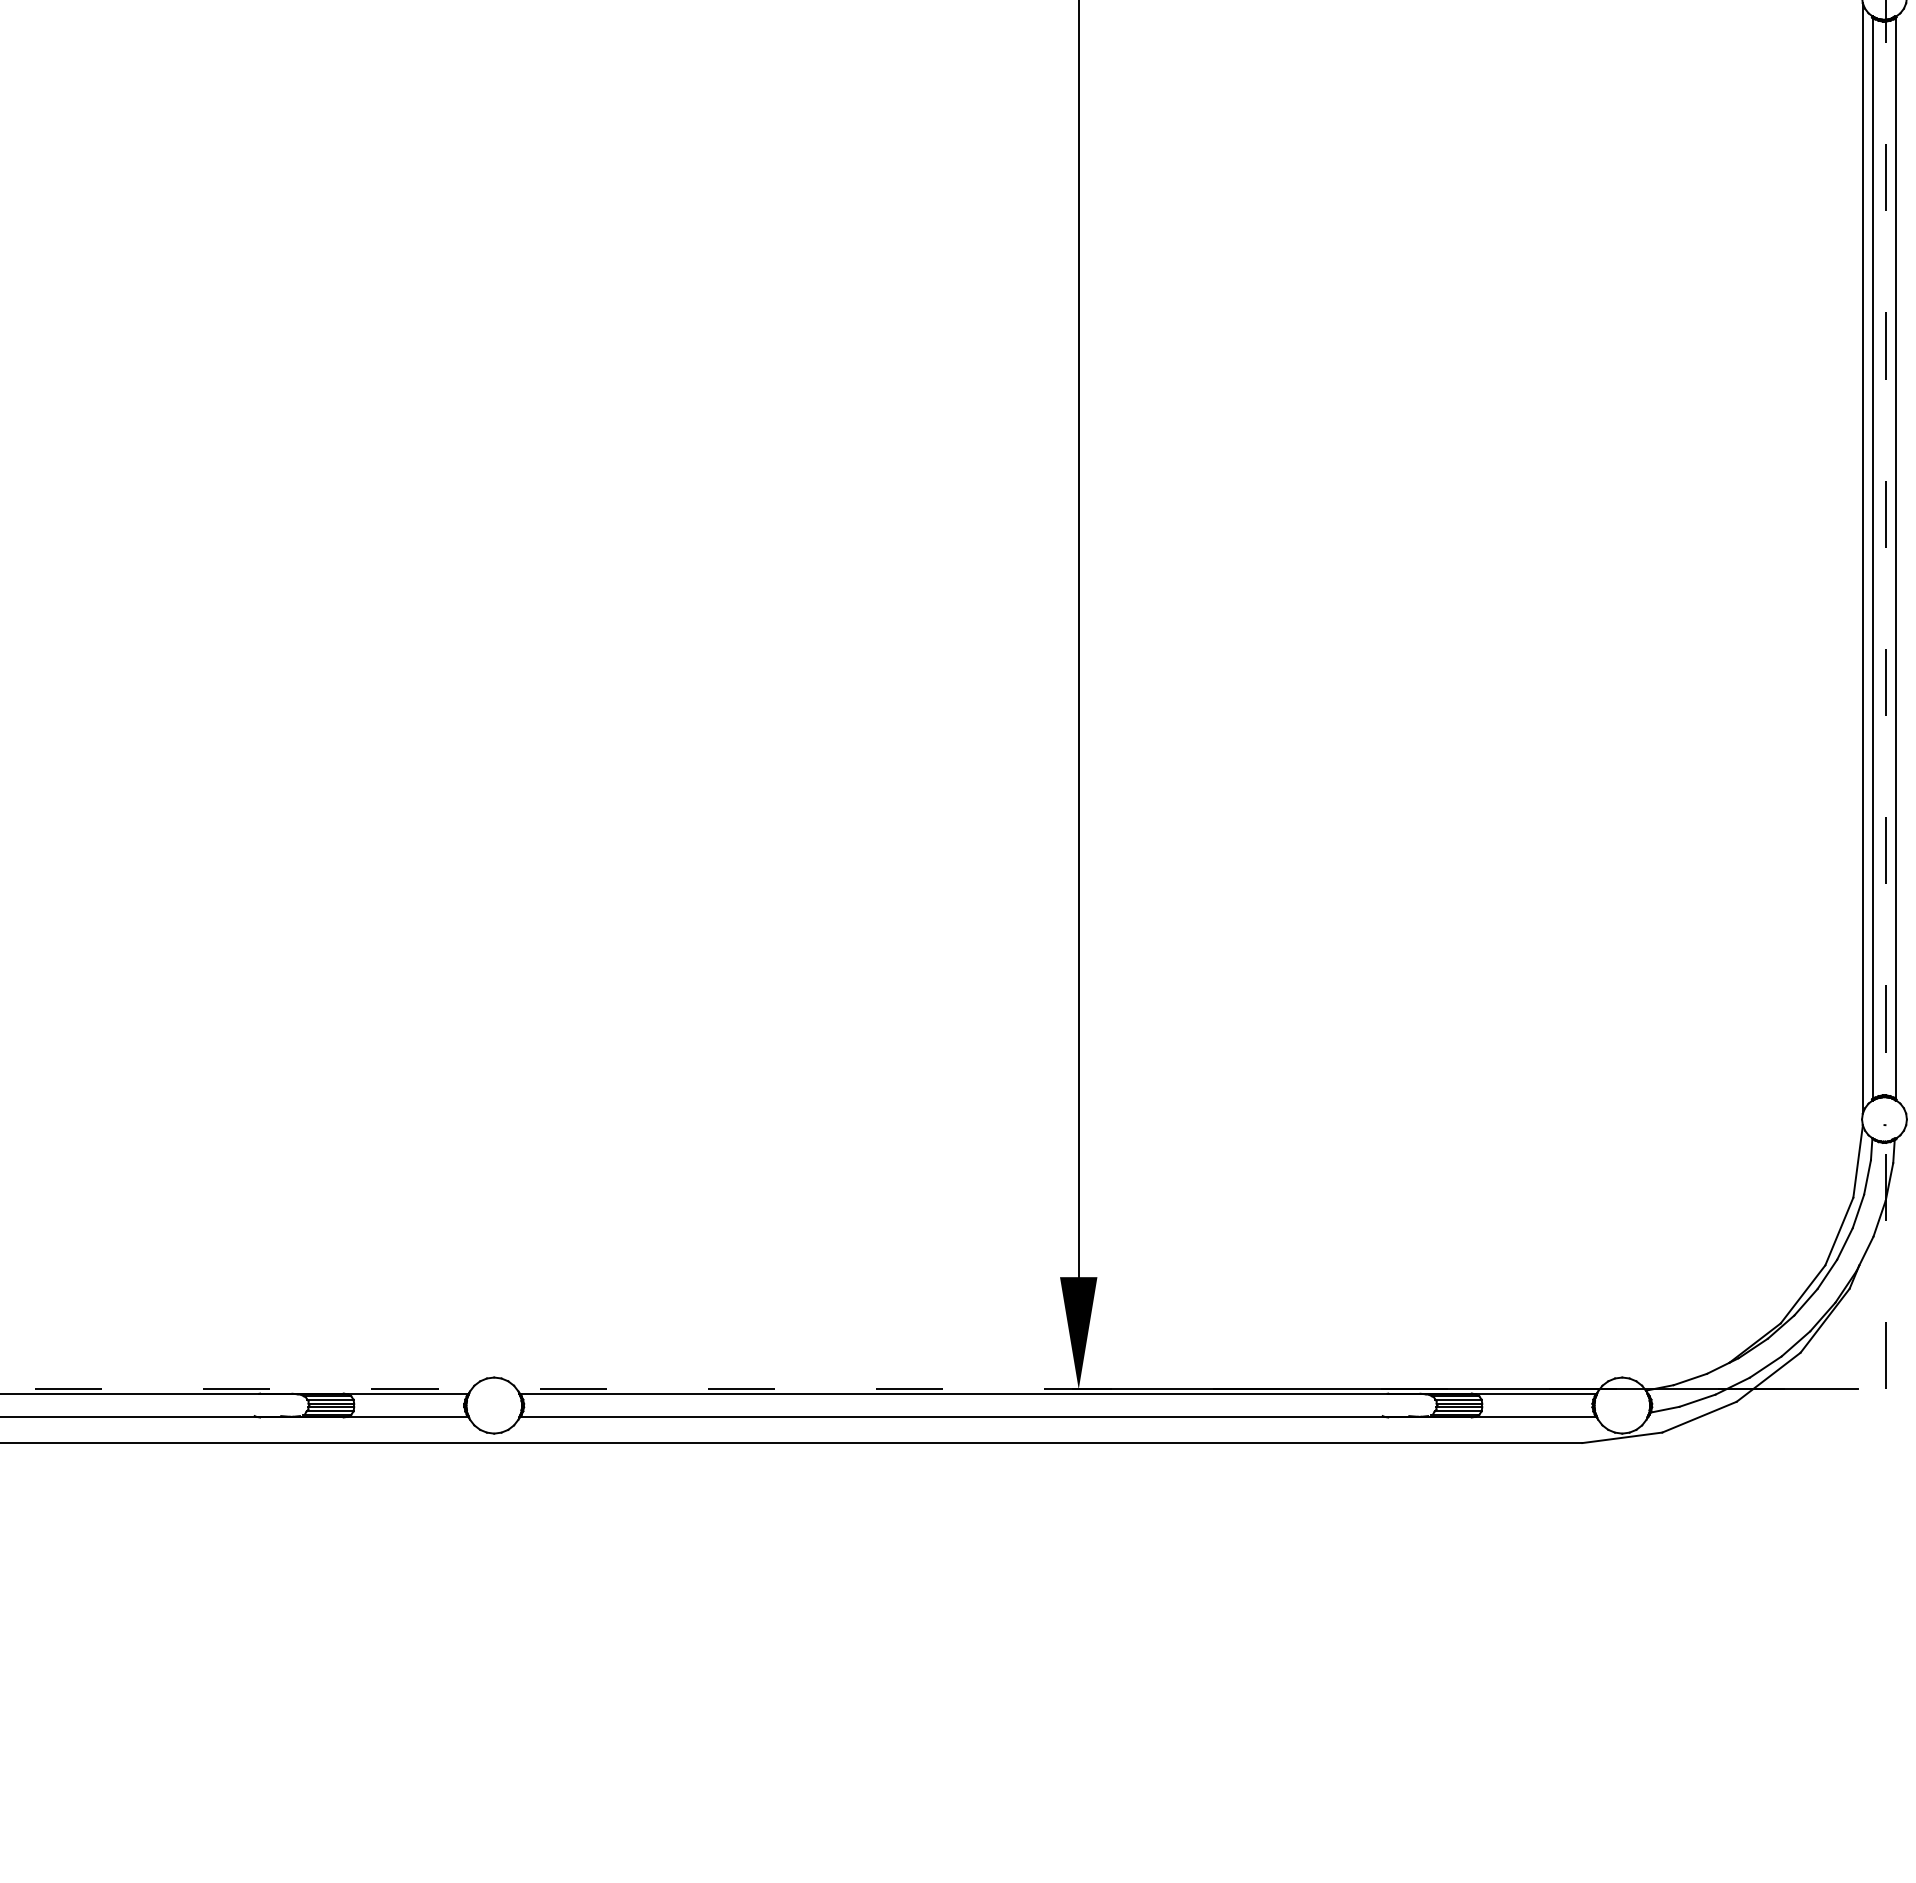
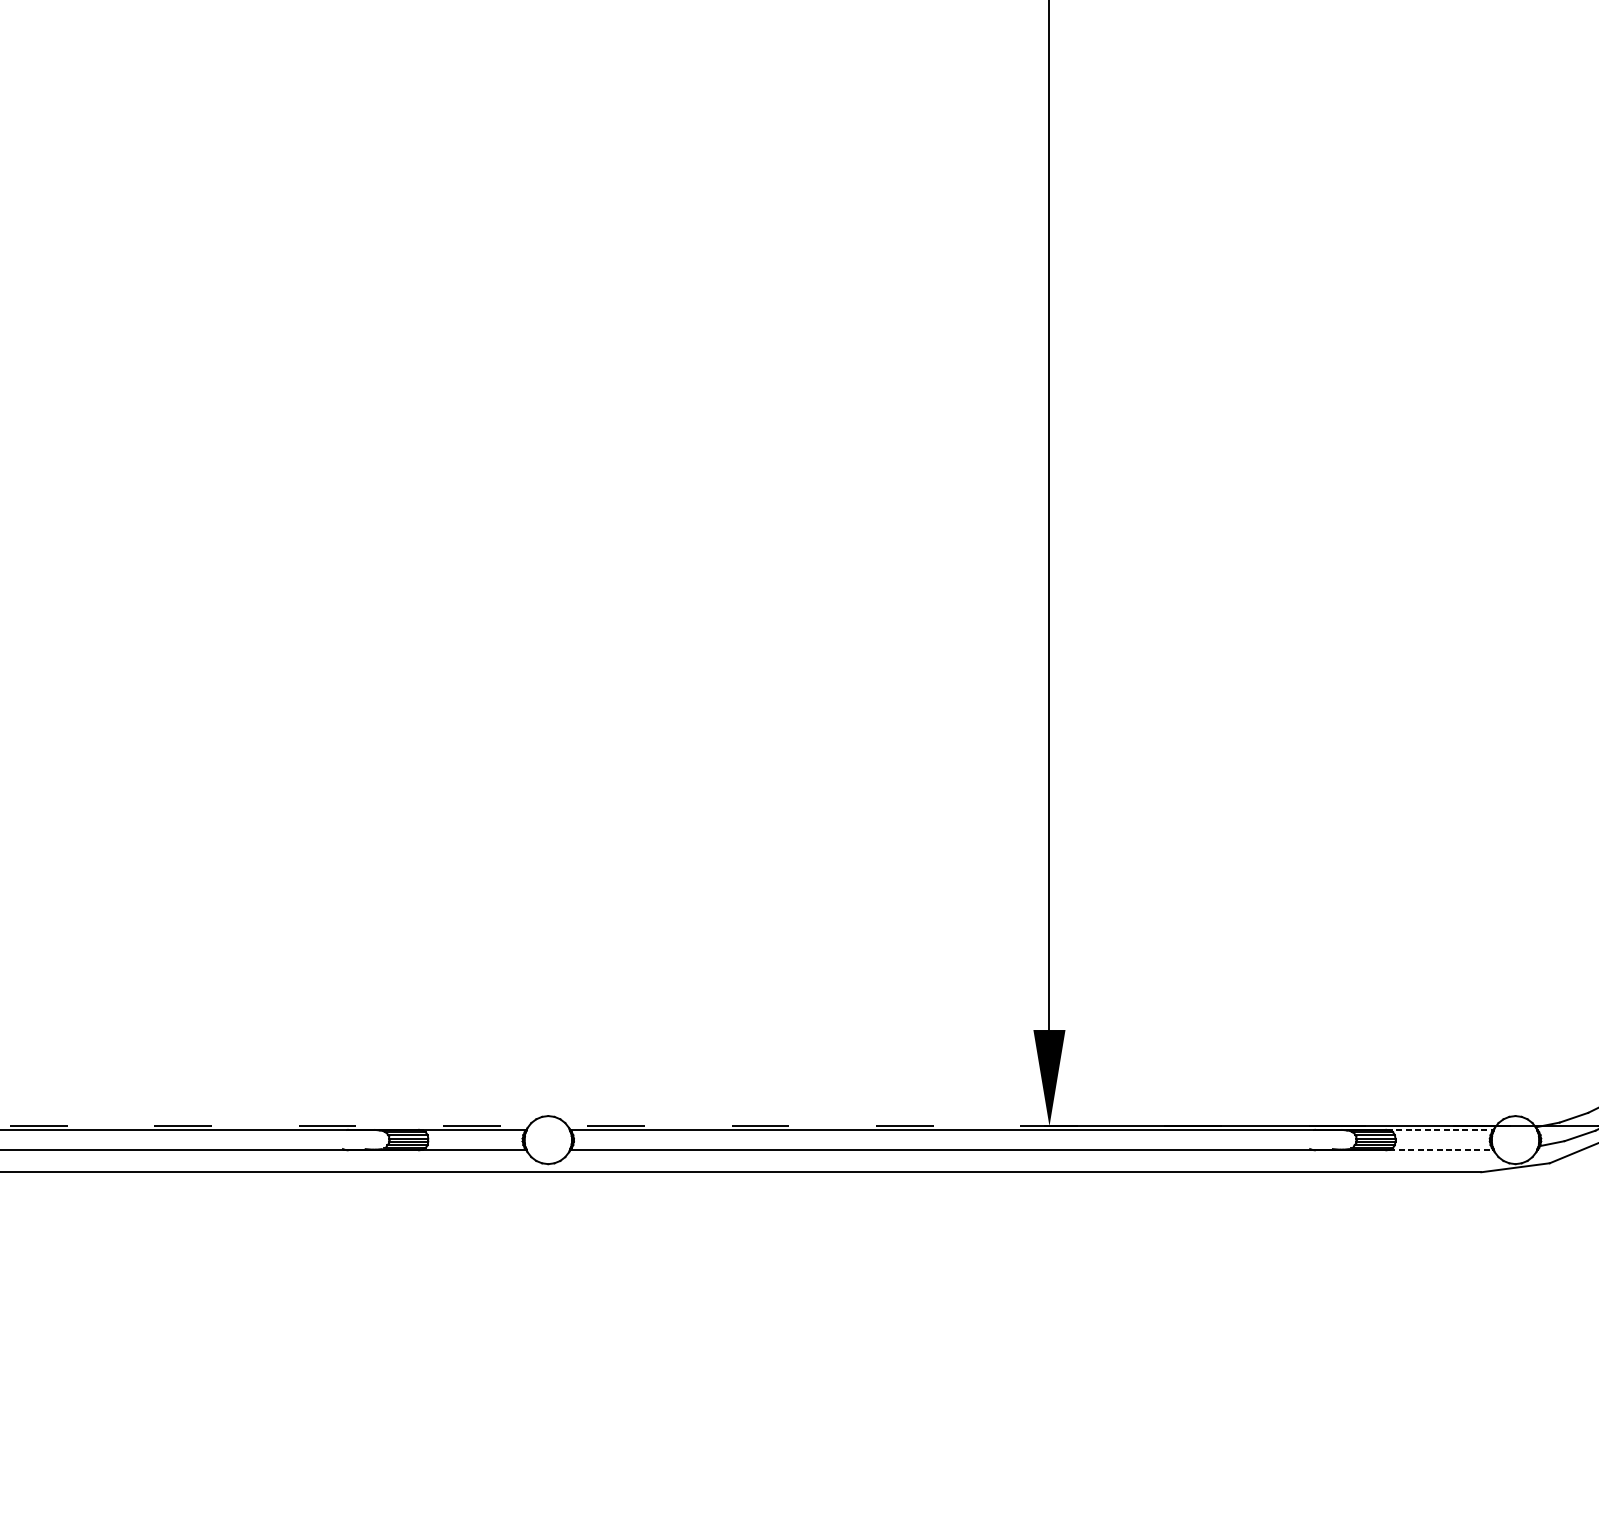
line: (1535, 1393) -> (1441, 1129), solid -> dashed
line: (1535, 1416) -> (1441, 1149), solid -> dashed

